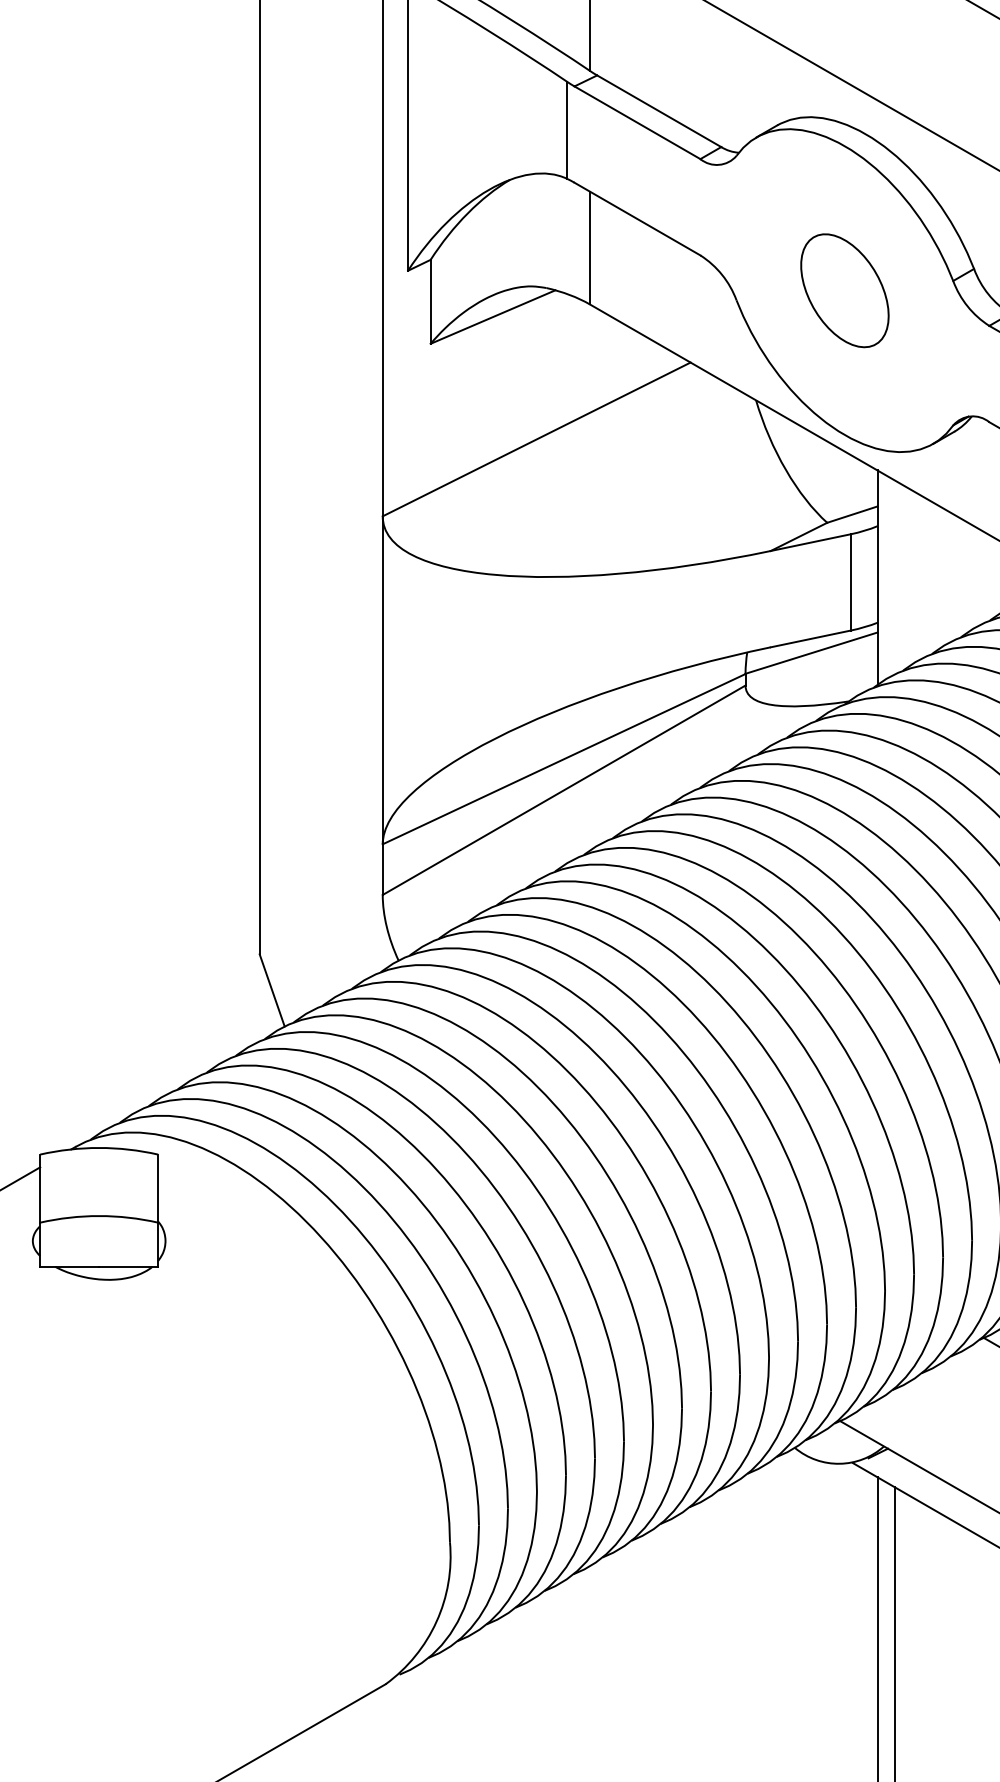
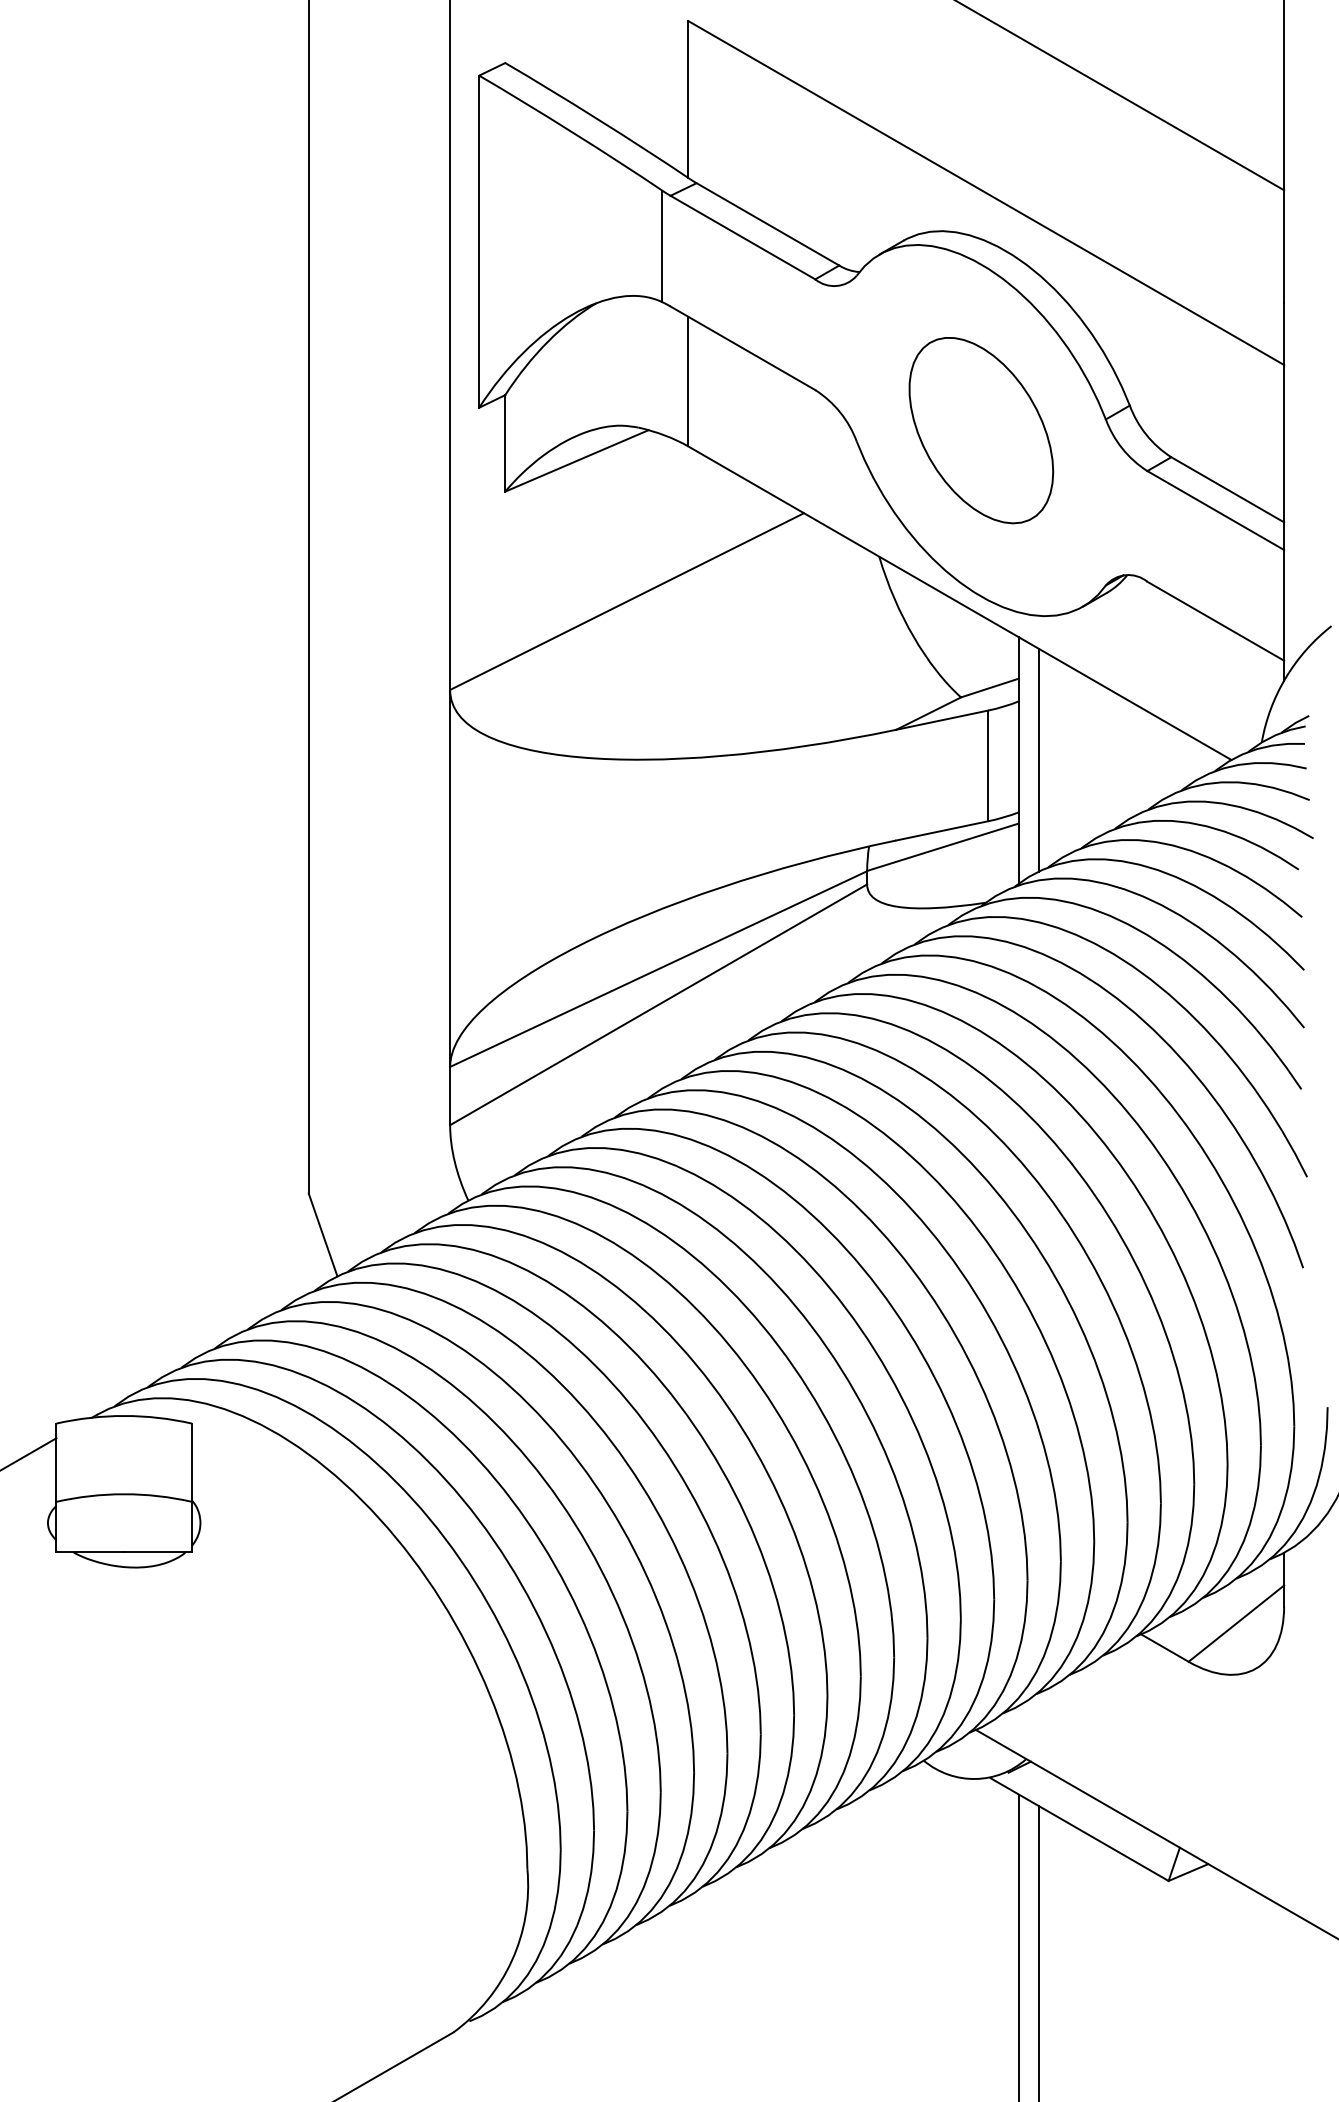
part: (845, 290) -> (981, 430), size x1.43
line: (894, 576) -> (1038, 759), added

